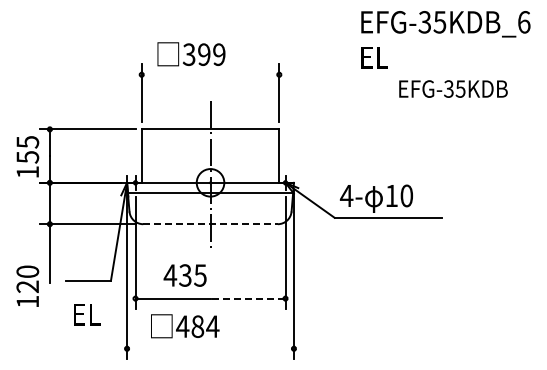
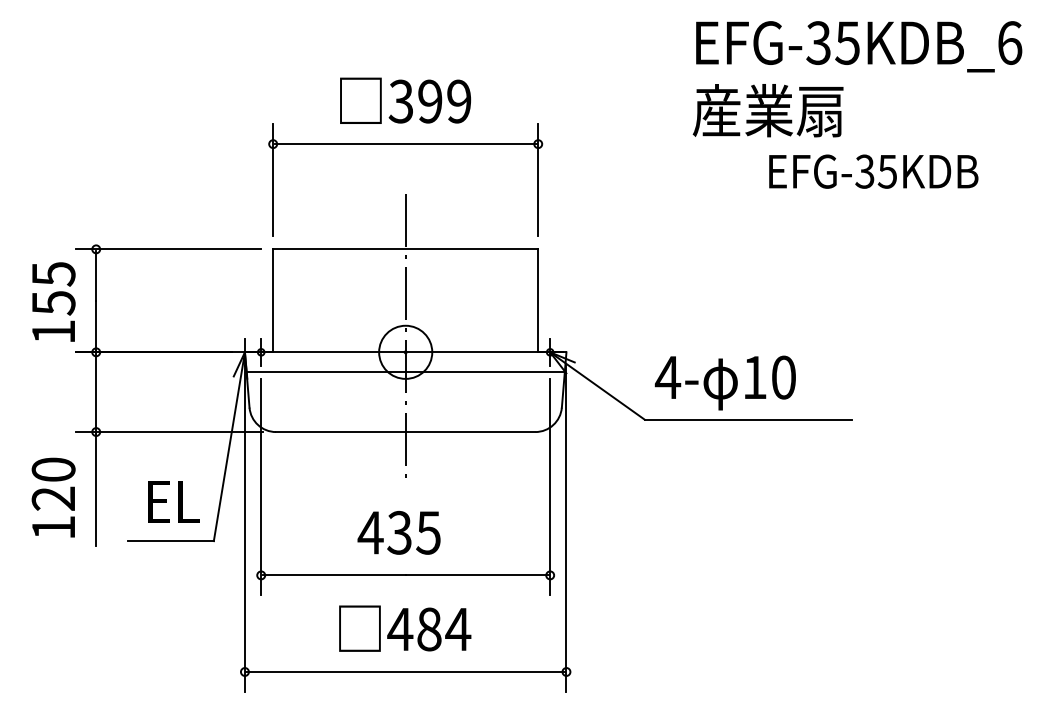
text: (191, 54) -> (405, 101), moved
text: (398, 57) -> (767, 110), EL -> 産業扇
line: (210, 74) -> (405, 143), added
line: (211, 224) -> (407, 432), dashed -> solid
text: (184, 275) -> (397, 532), moved
text: (27, 285) -> (53, 496), moved
line: (247, 298) -> (476, 575), dashed -> solid
text: (87, 314) -> (174, 501), moved
text: (185, 326) -> (405, 629), moved
line: (210, 348) -> (405, 671), added

